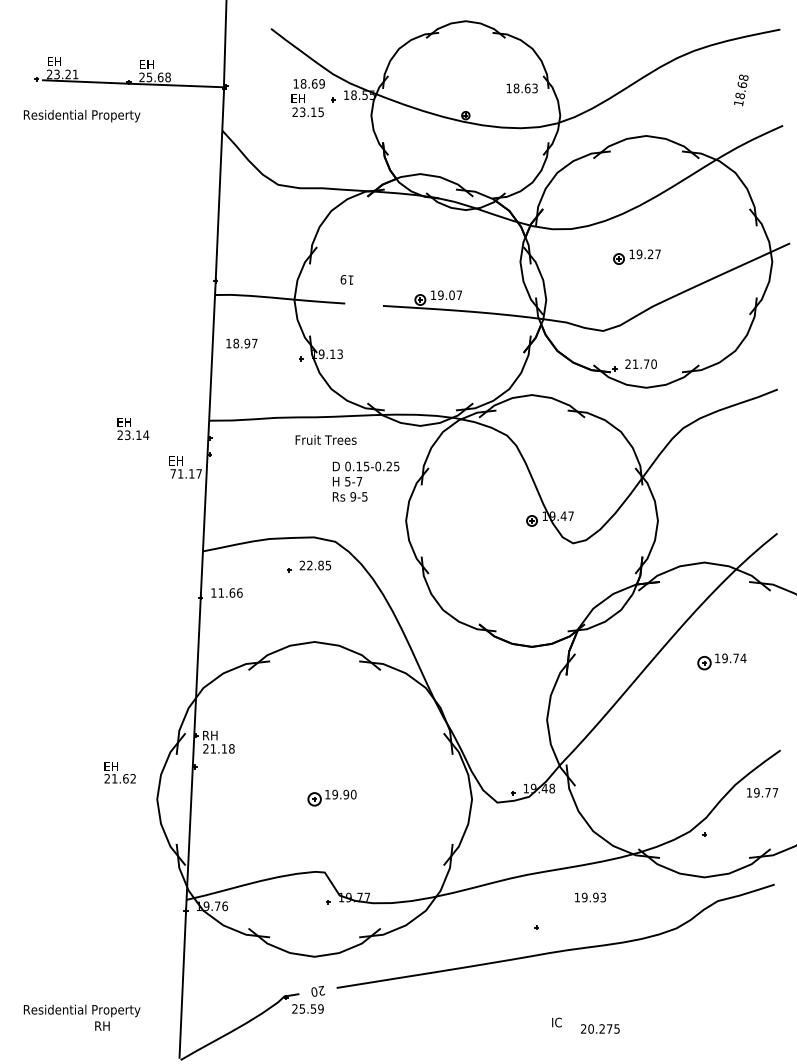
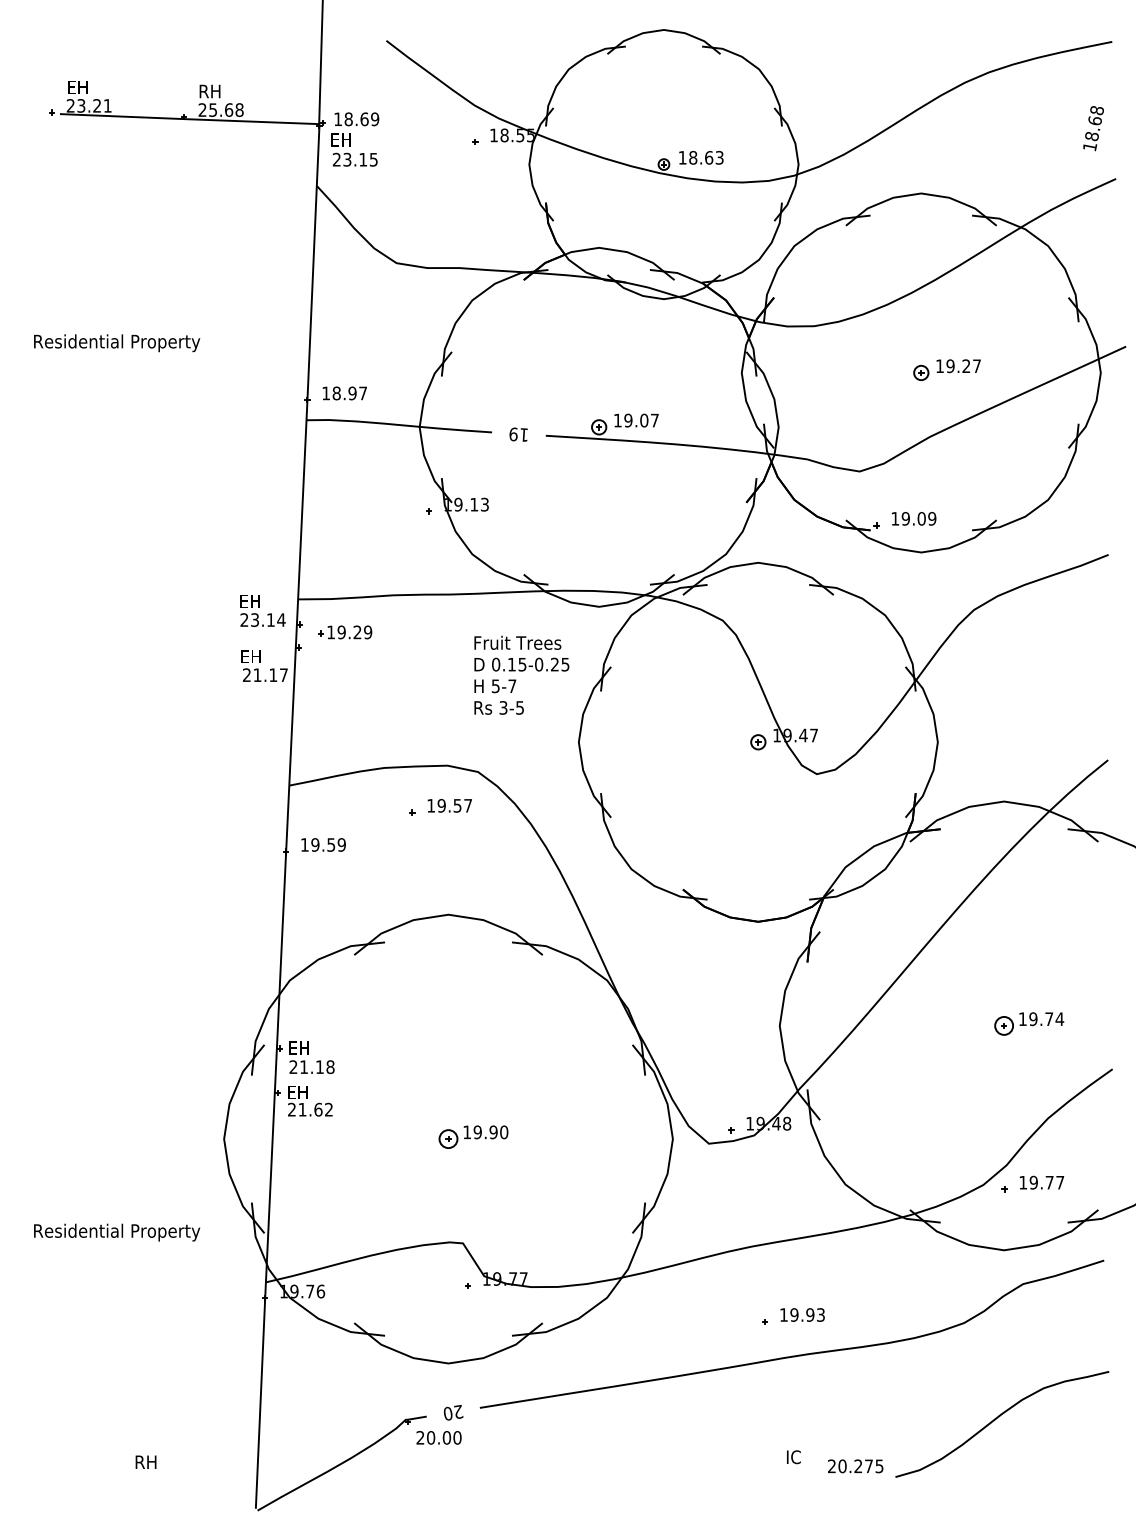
text: (146, 64) -> (209, 91), EH -> RH
text: (522, 88) -> (701, 157), moved
text: (741, 90) -> (1093, 128), moved
text: (308, 98) -> (355, 139), moved
text: (82, 116) -> (117, 343), moved
part: (636, 256) -> (946, 369), moved
text: (346, 279) -> (518, 434), moved
text: (241, 343) -> (344, 393), moved
text: (640, 363) -> (913, 518), 21.70 -> 19.09
text: (132, 428) -> (262, 610), moved
text: (325, 439) -> (517, 642), moved
part: (242, 443) -> (345, 632), added
text: (172, 473) -> (246, 674), 71.17 -> 21.17
text: (353, 496) -> (503, 707), 9-5 -> 3-5
text: (315, 565) -> (449, 805), 22.85 -> 19.57
text: (230, 592) -> (328, 844), 11.66 -> 19.59
part: (722, 661) -> (1029, 1023), moved
text: (210, 735) -> (299, 1047), RH -> EH
text: (120, 772) -> (310, 1101), moved
text: (762, 792) -> (1041, 1182), moved
text: (590, 897) -> (802, 1314), moved
curve: (701, 994) -> (999, 1417), added
text: (311, 1008) -> (444, 1437), 25.59 -> 20.00
text: (82, 1010) -> (117, 1232), moved

